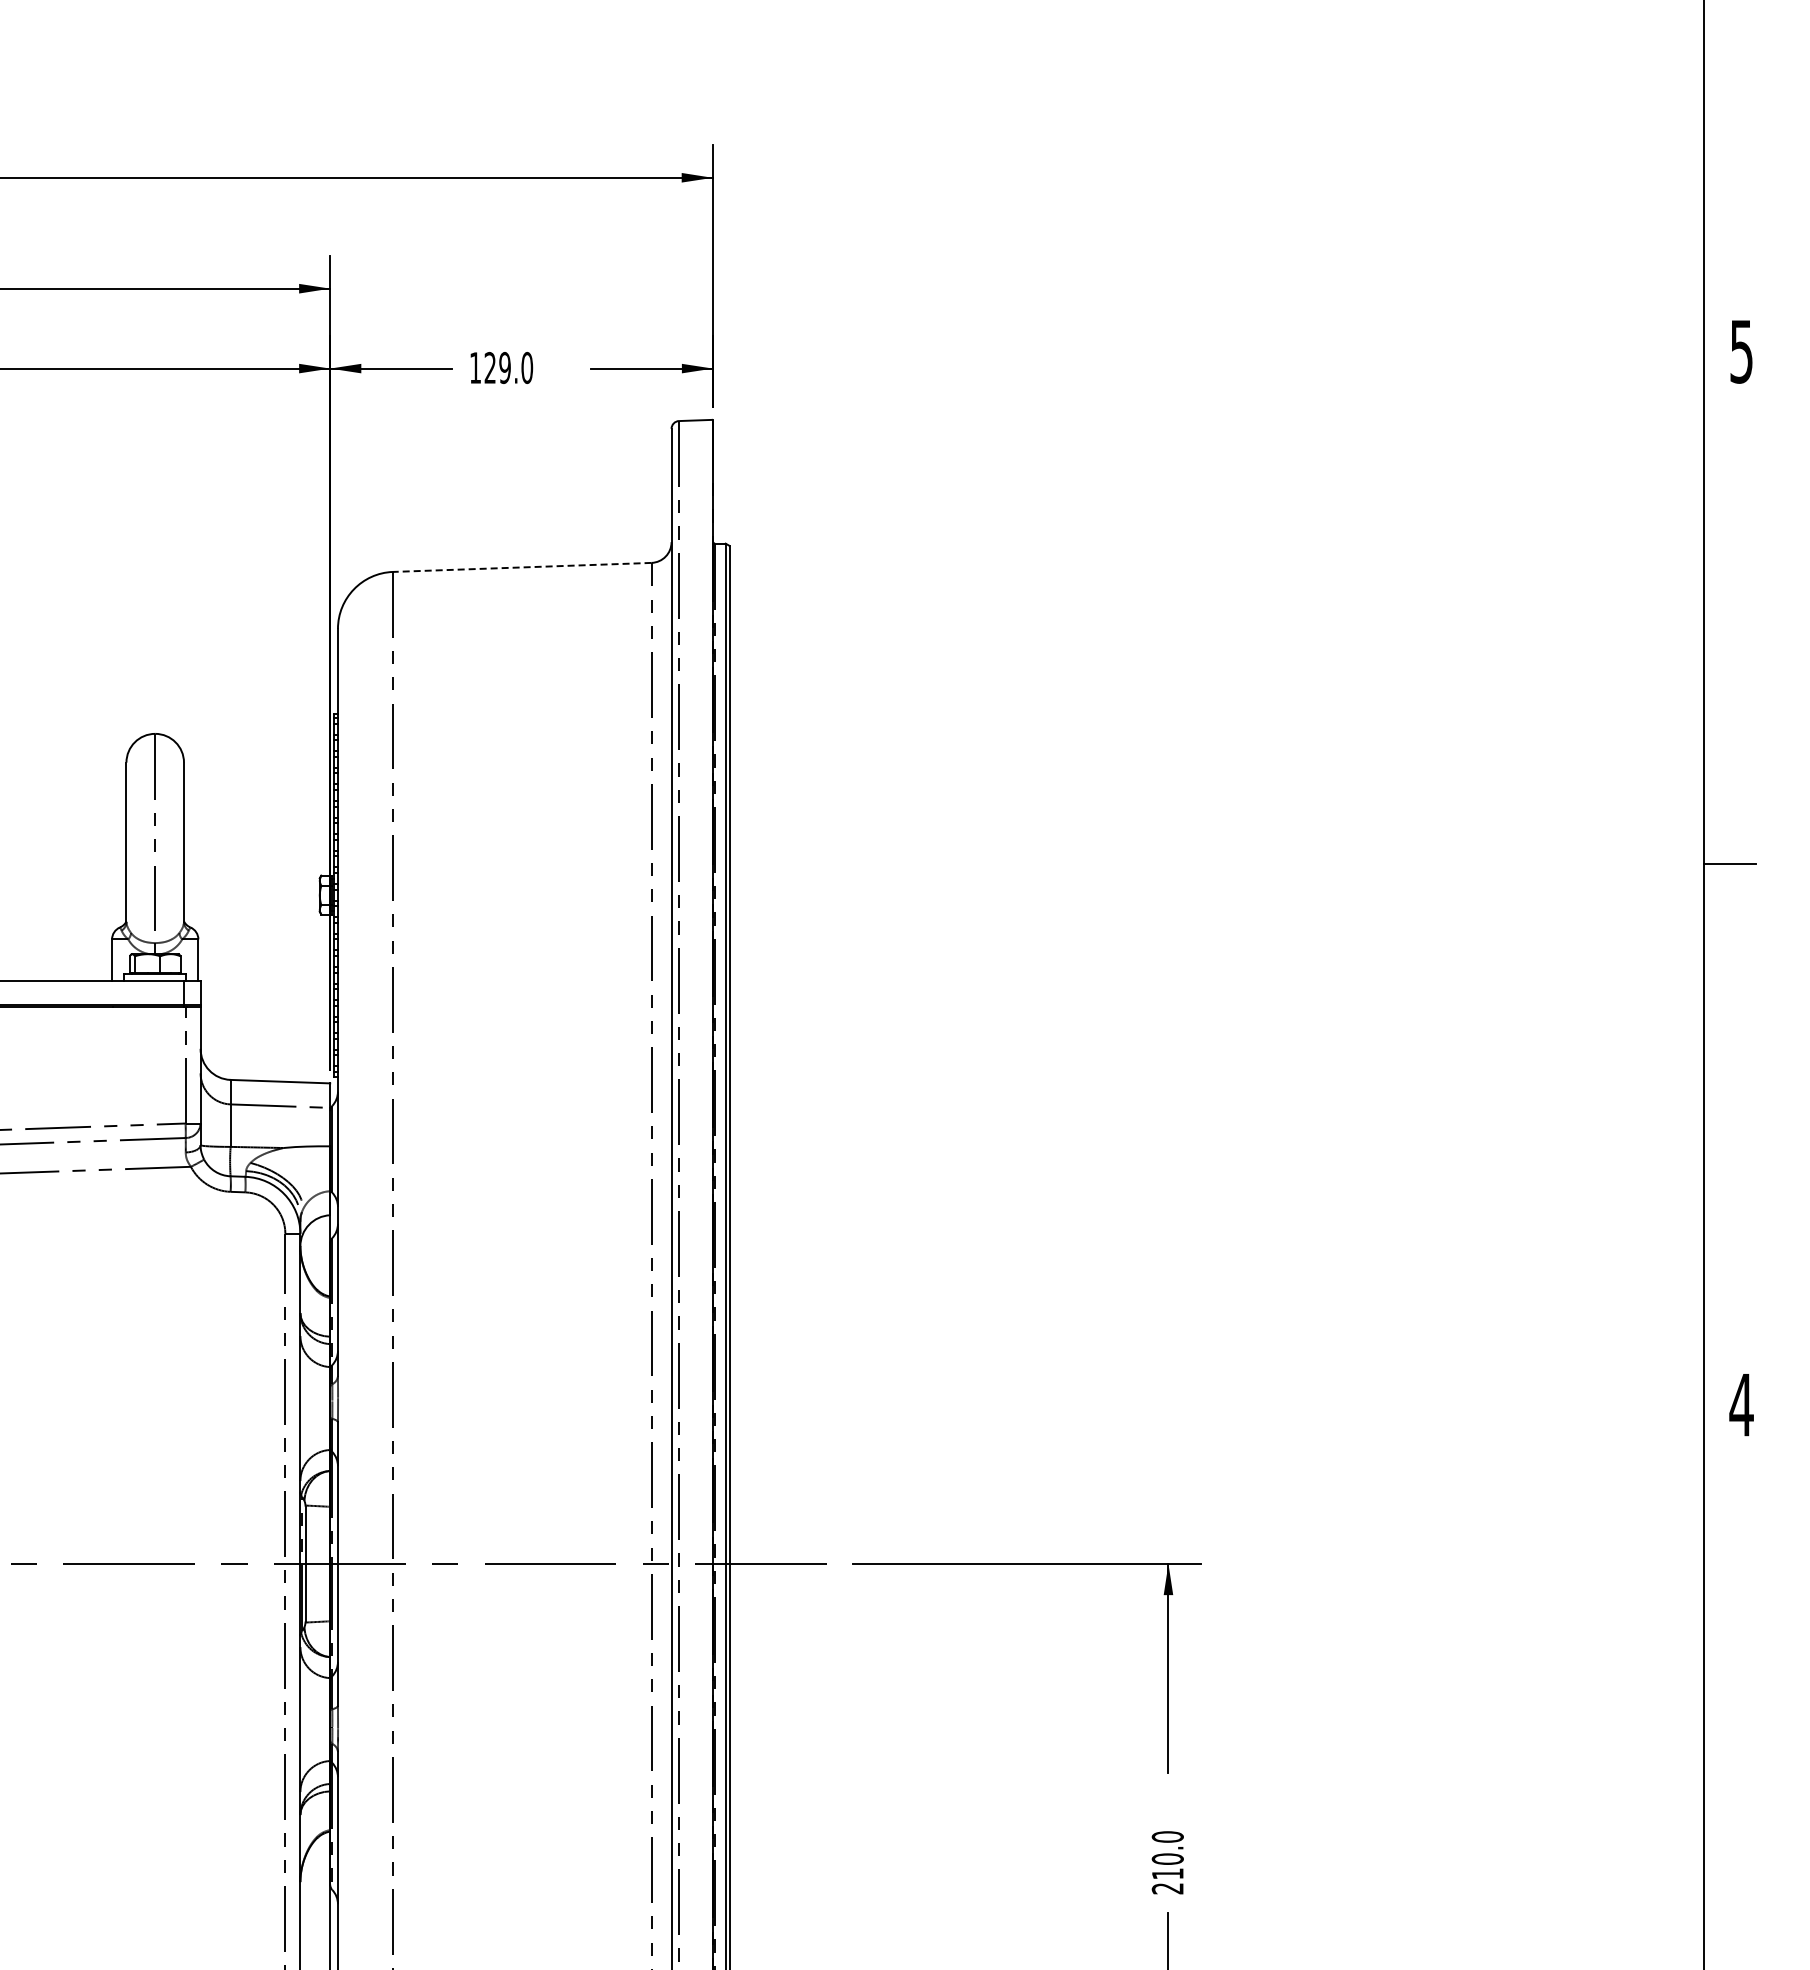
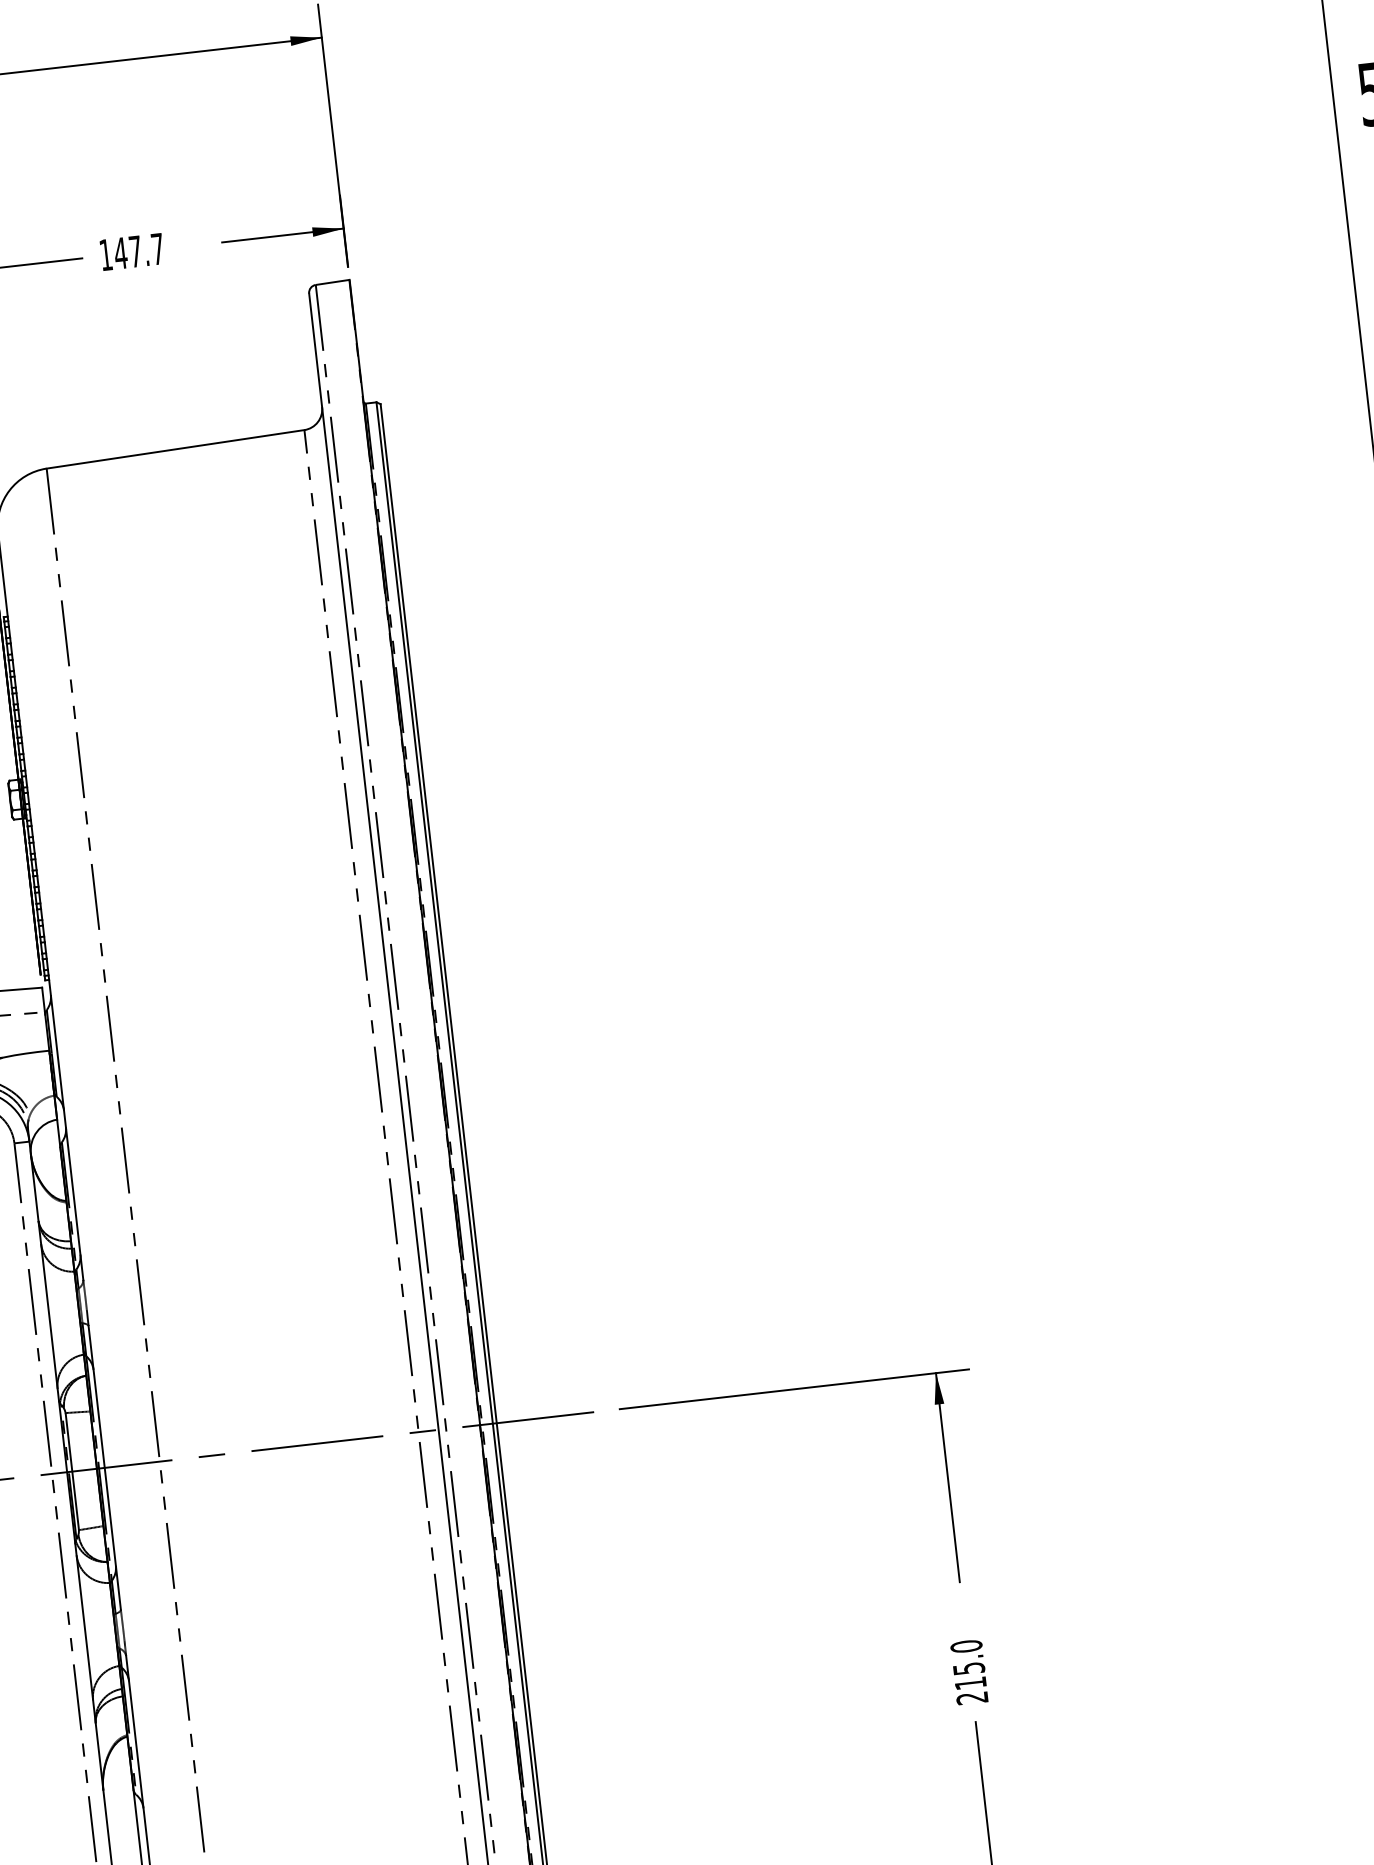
text: (508, 367) -> (138, 250), 129.0 -> 147.7
line: (521, 567) -> (174, 449), dashed -> solid
text: (1167, 1858) -> (968, 1668), 210.0 -> 215.0

